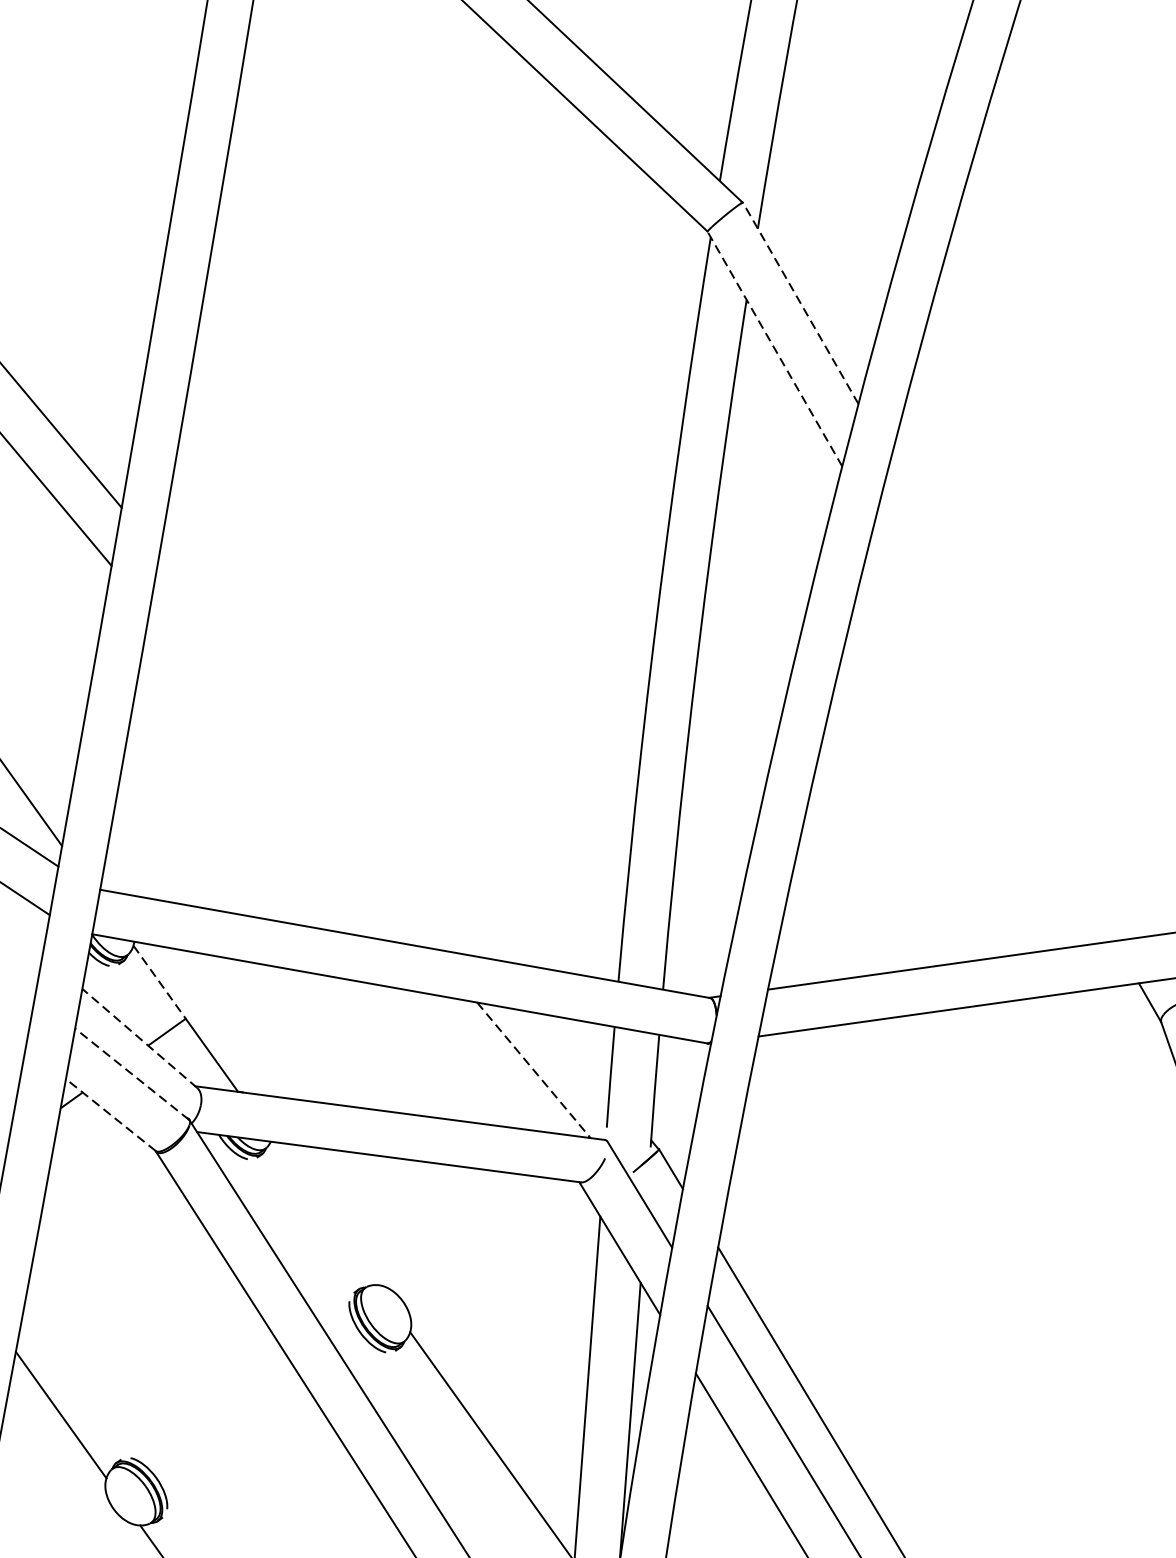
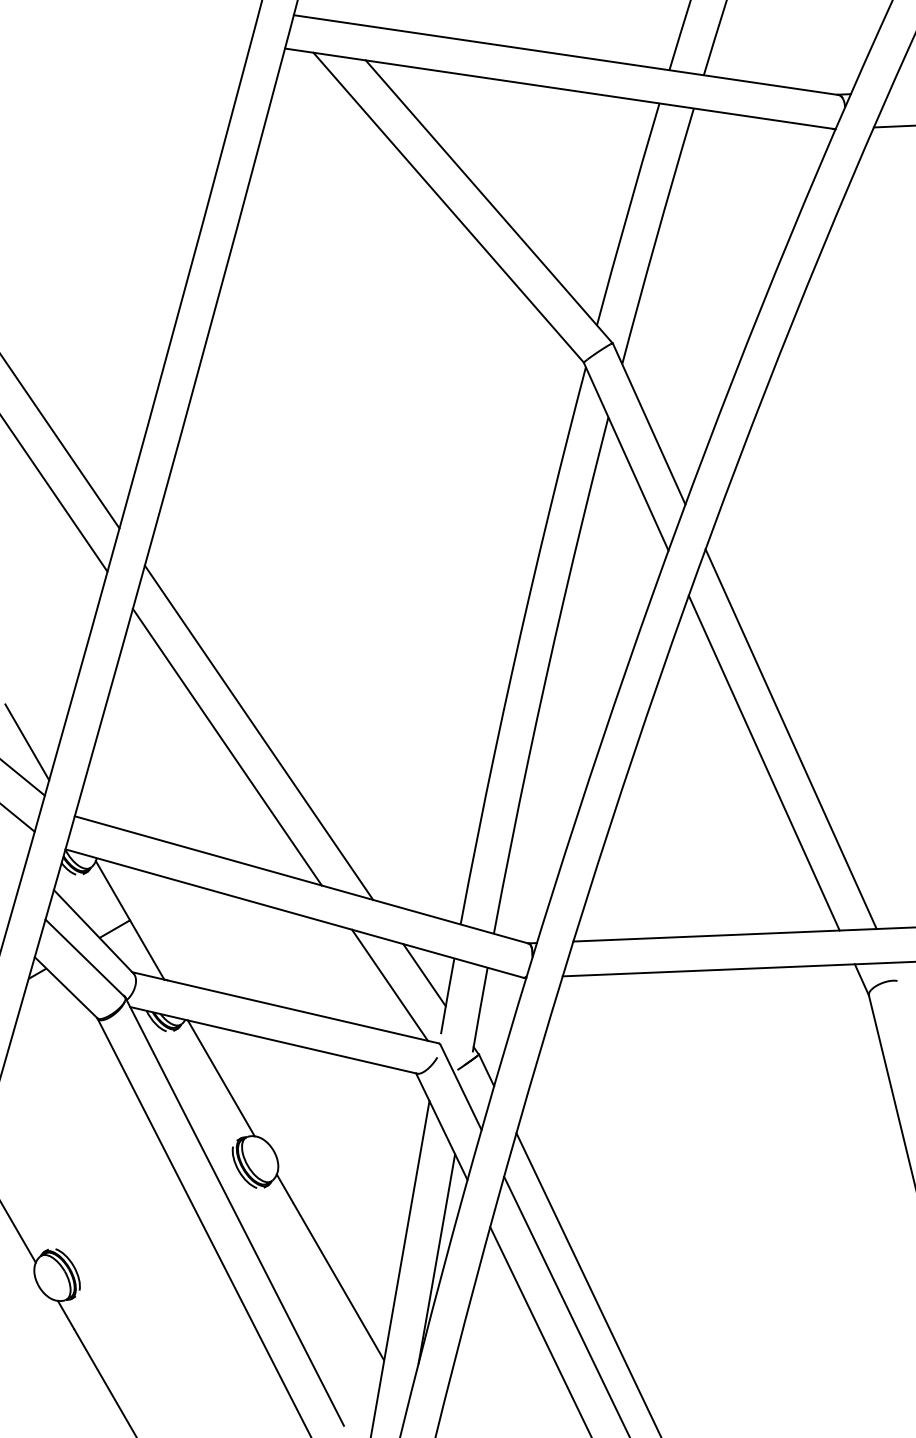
line: (799, 302) -> (648, 423), dashed -> solid
line: (775, 348) -> (626, 456), dashed -> solid
line: (1025, 697) -> (790, 739), added
line: (993, 731) -> (763, 762), added
line: (329, 756) -> (258, 732), added
line: (289, 779) -> (226, 746), added
line: (160, 983) -> (113, 891), dashed -> solid
line: (139, 1038) -> (93, 931), dashed -> solid
line: (577, 1053) -> (424, 975), added
line: (534, 1070) -> (390, 985), dashed -> solid
line: (132, 1074) -> (85, 958), dashed -> solid
line: (111, 1114) -> (66, 987), dashed -> solid
line: (324, 1213) -> (220, 1078), added

